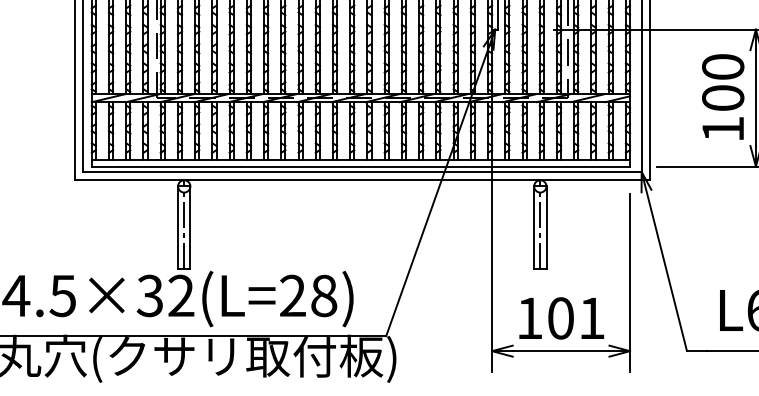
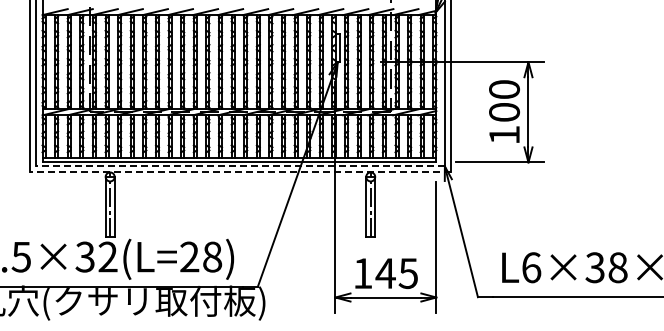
line: (360, 172) -> (239, 166), solid -> dashed
line: (360, 180) -> (239, 172), solid -> dashed
text: (575, 318) -> (396, 273), 101 -> 145

